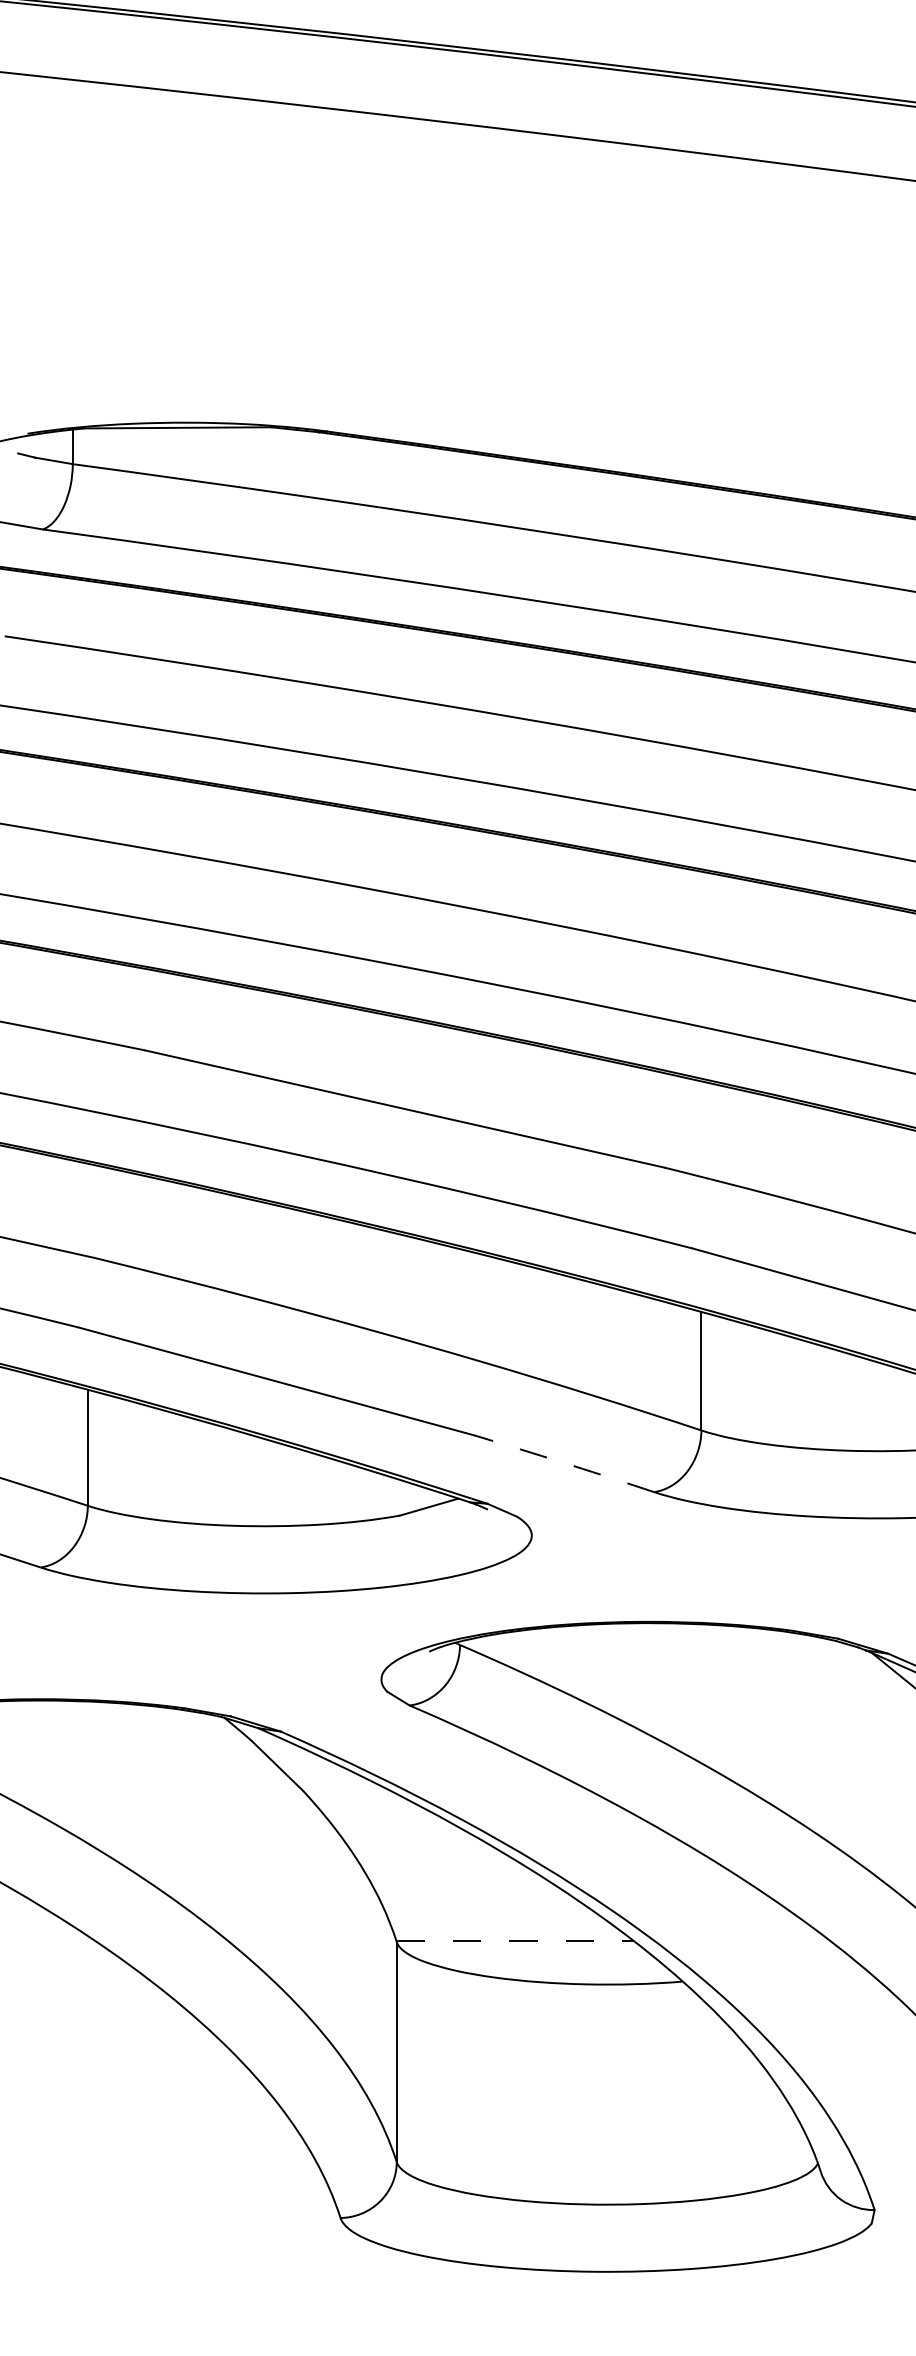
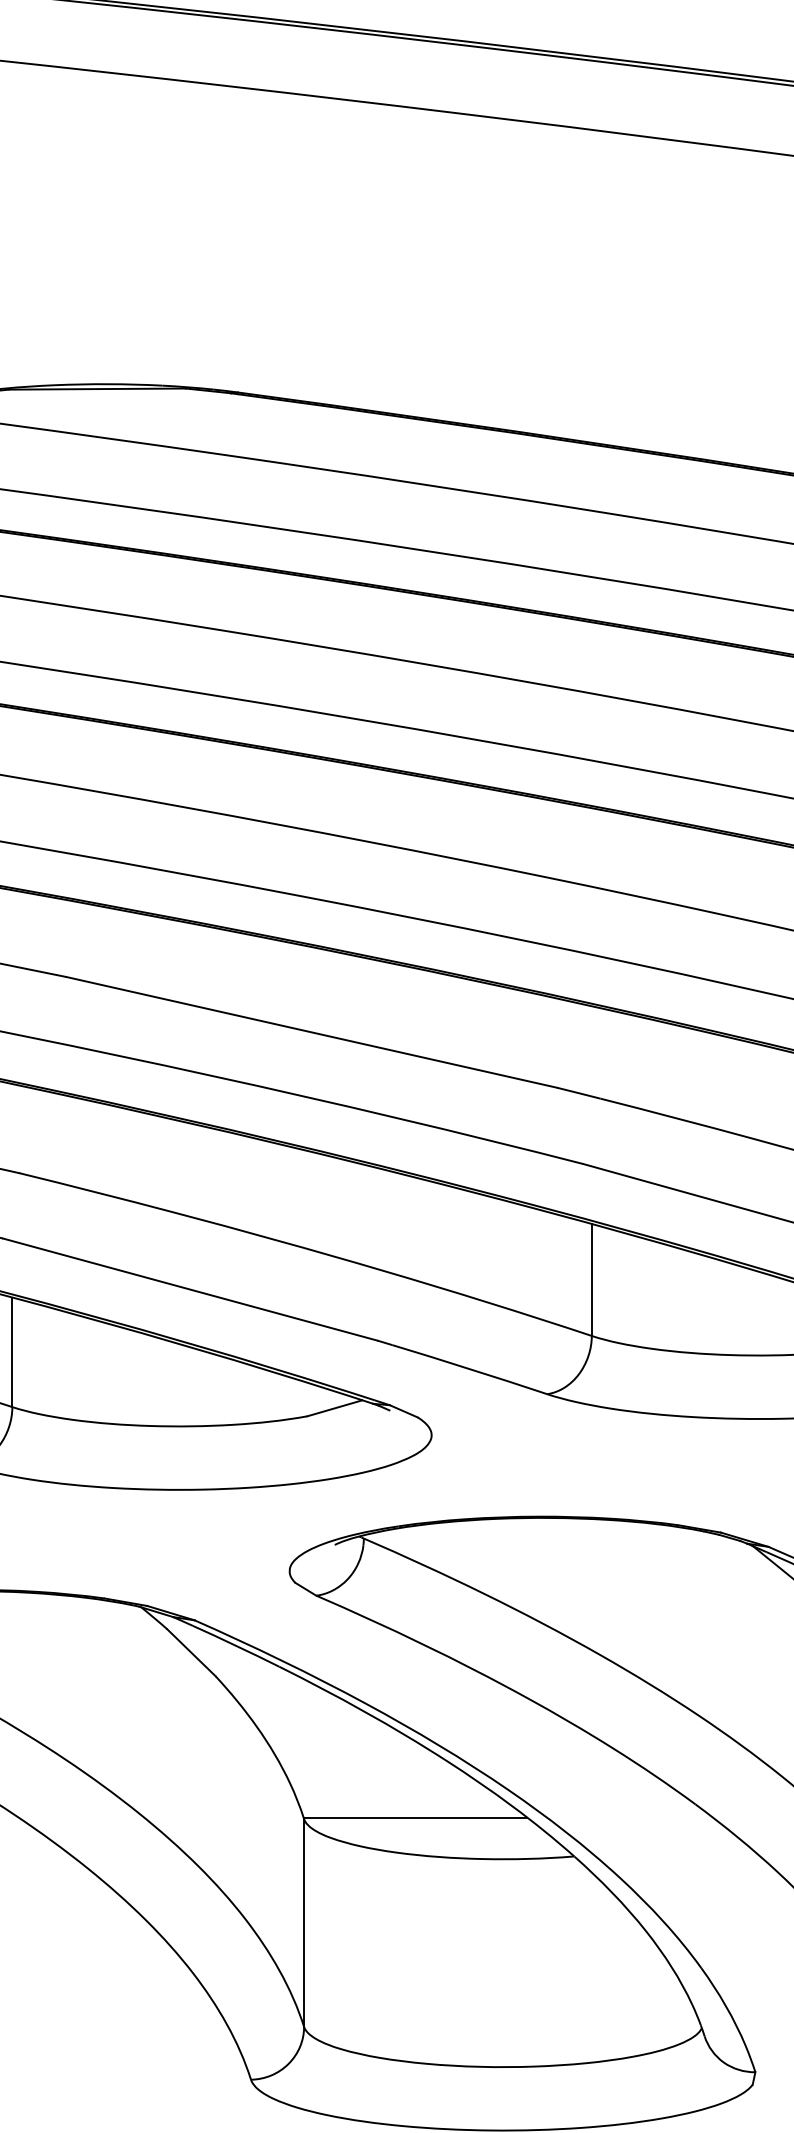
arc: (572, 1465) -> (470, 1369), dashed -> solid
line: (515, 1941) -> (416, 1818), dashed -> solid

